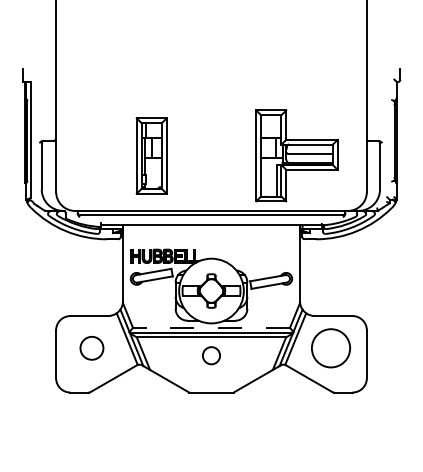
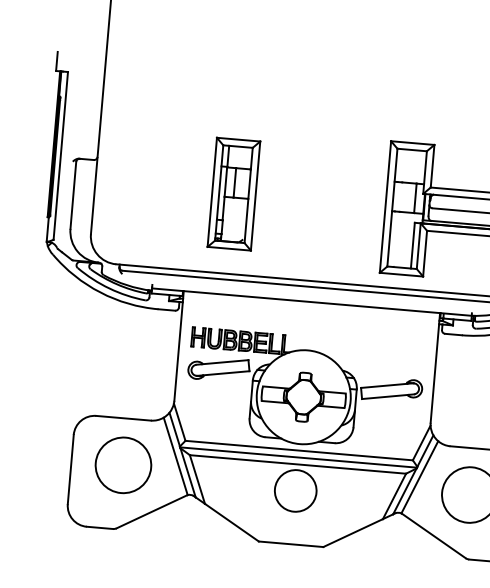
line: (211, 327) -> (299, 450), dashed -> solid
circle: (91, 348) -> (122, 465), size x1.67
circle: (211, 355) -> (295, 490), size x1.67

